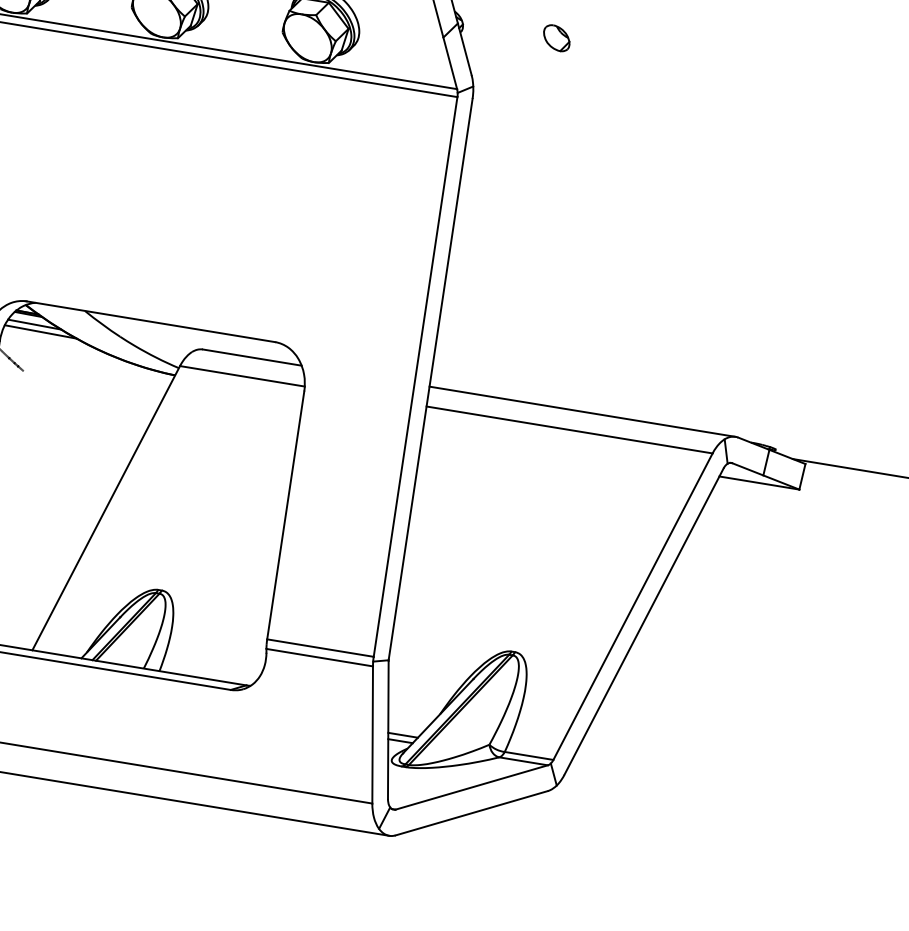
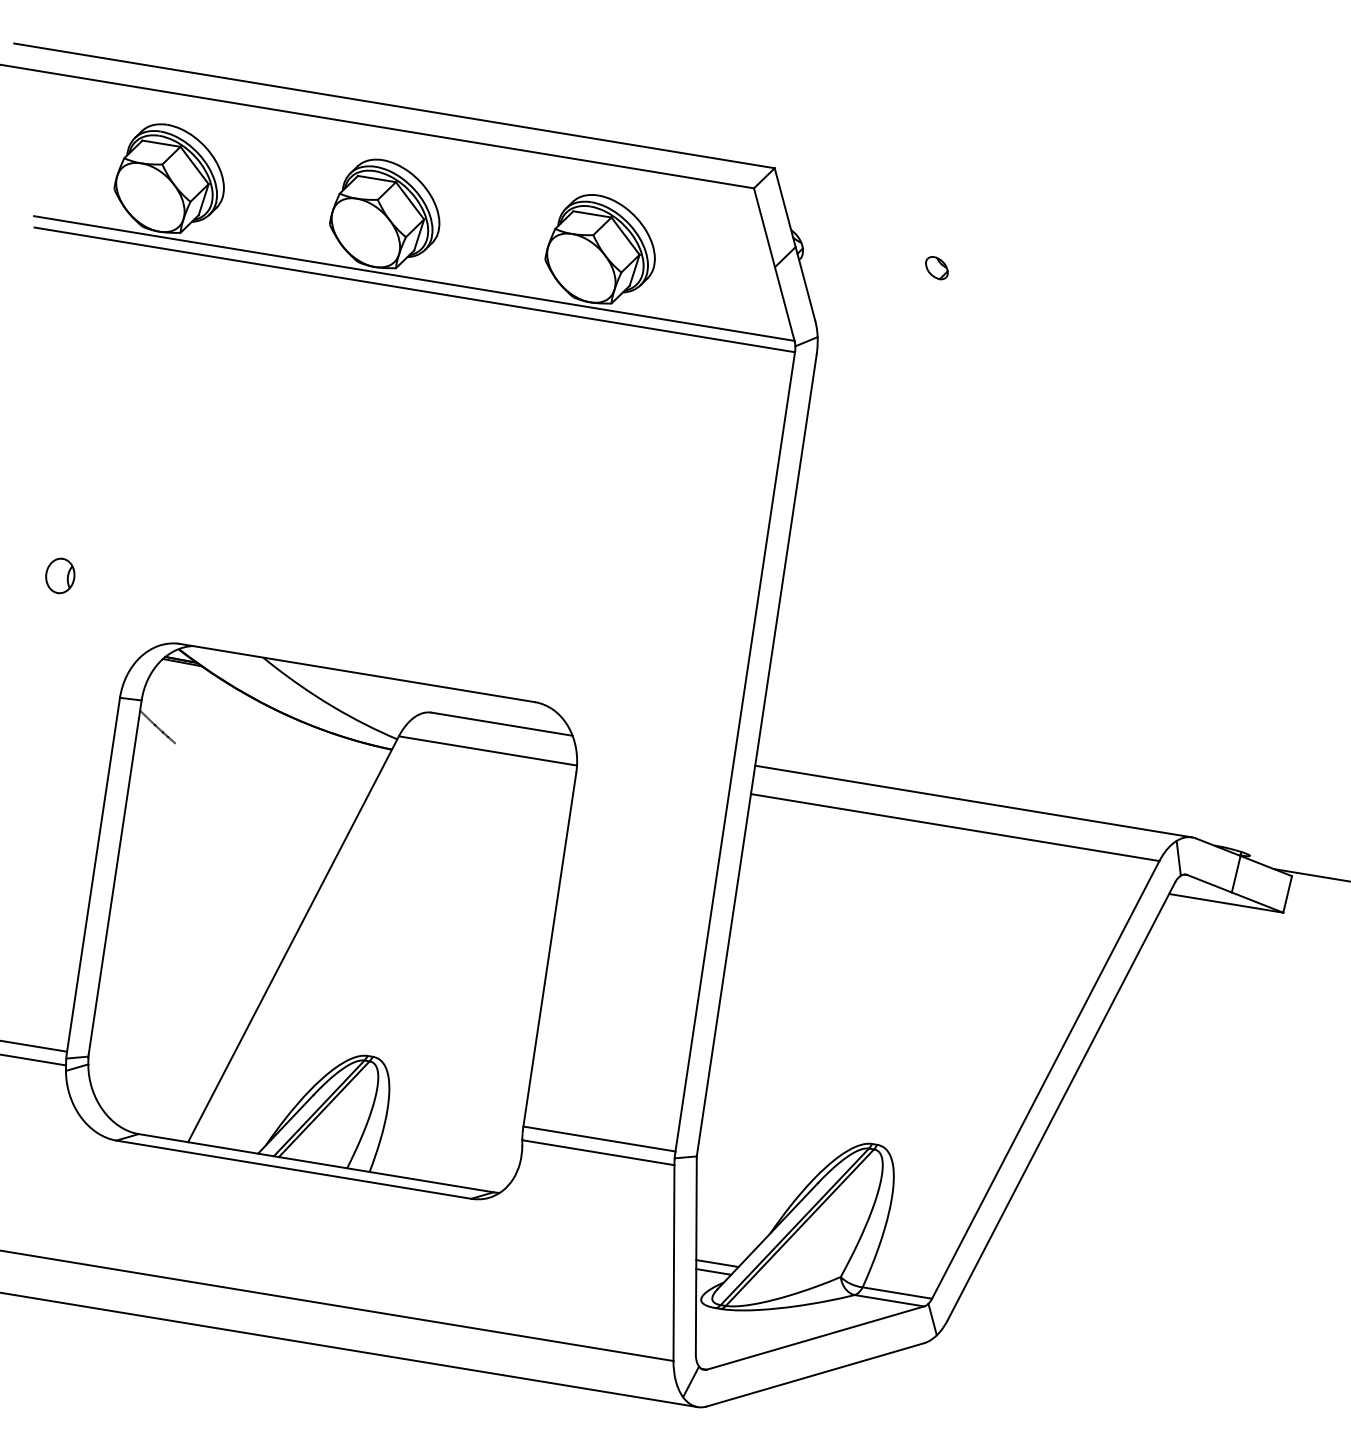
part: (556, 37) -> (936, 267), size x0.6
line: (34, 324) -> (190, 677), removed
line: (40, 331) -> (199, 687), removed

